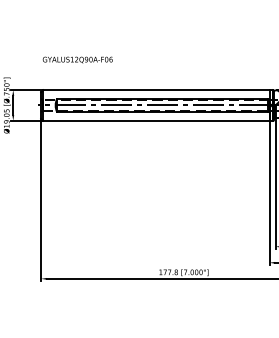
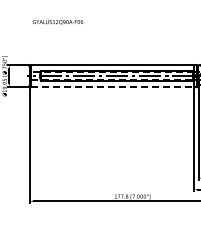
text: (77, 60) -> (57, 22), moved
line: (156, 121) -> (112, 87), solid -> dashed

